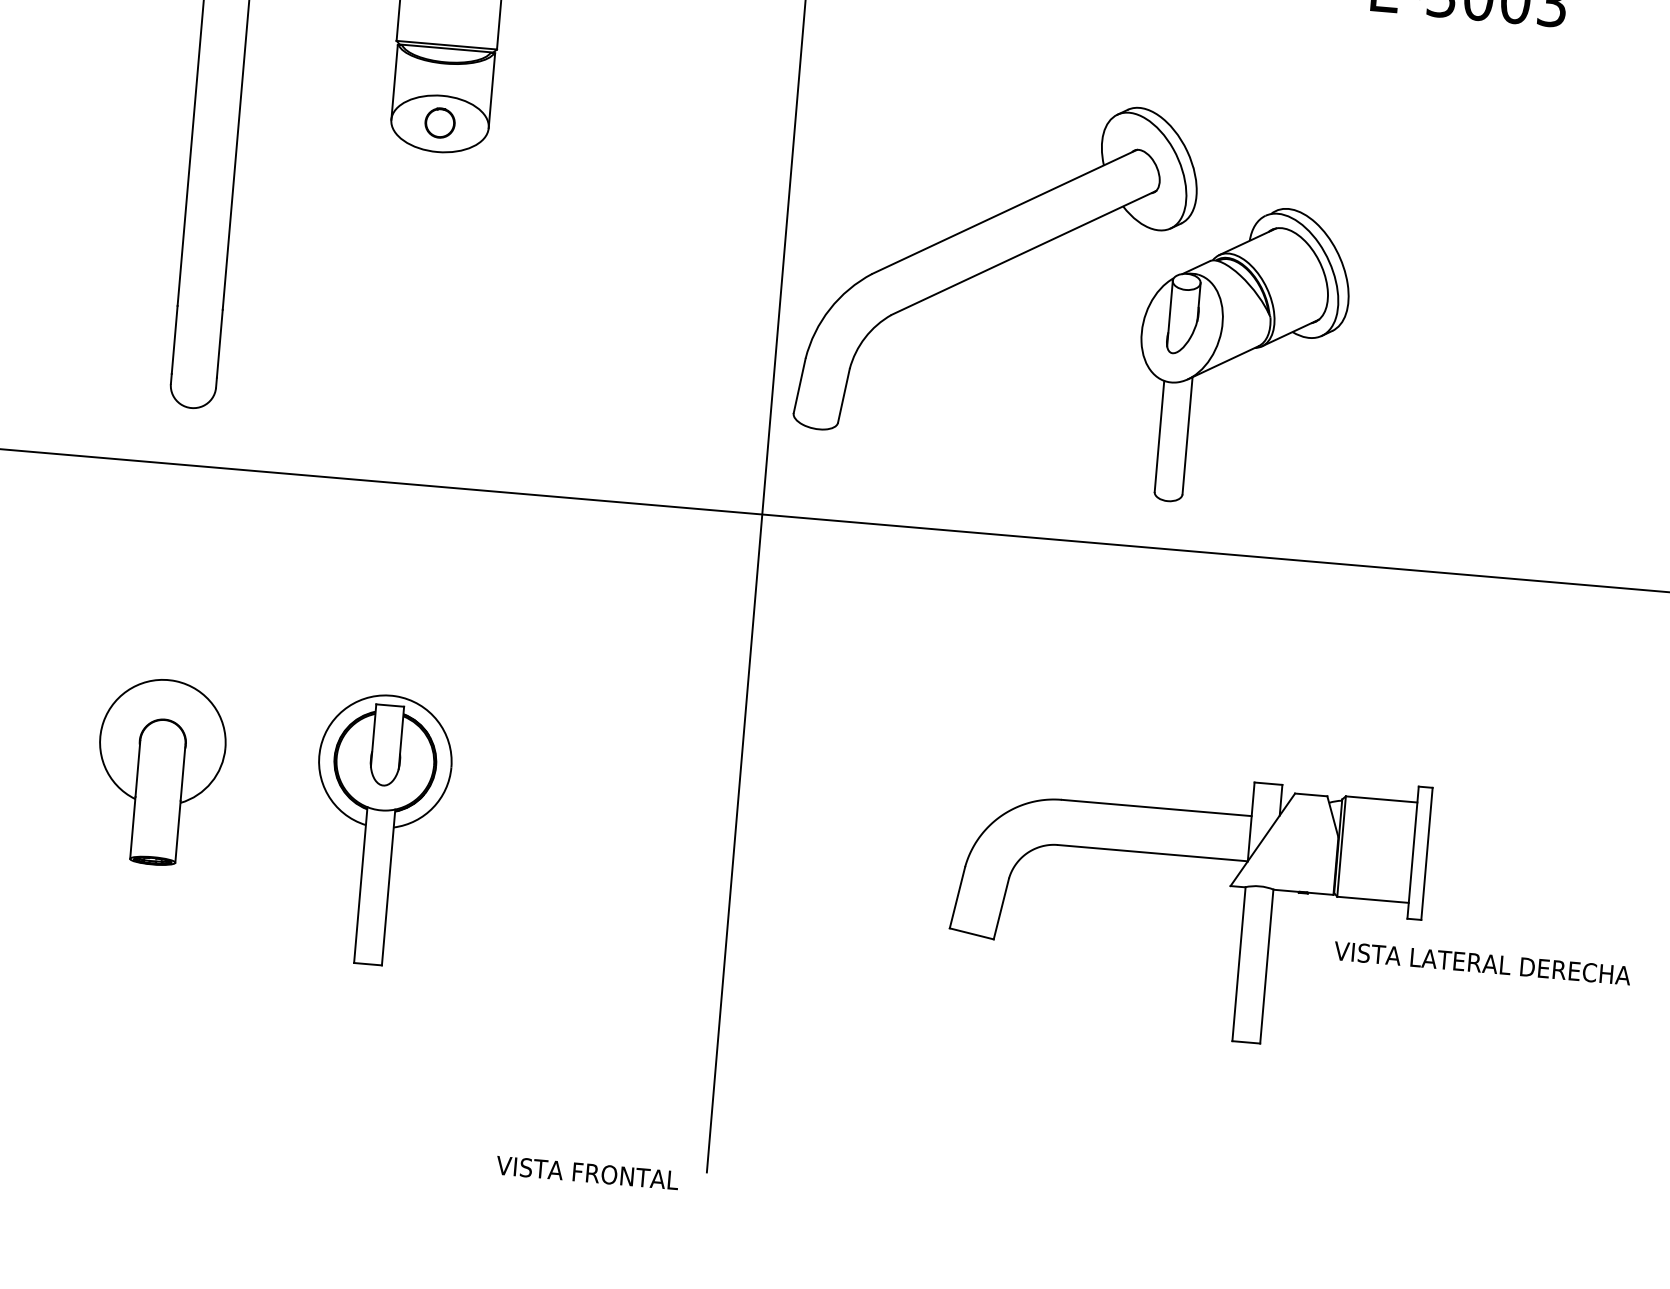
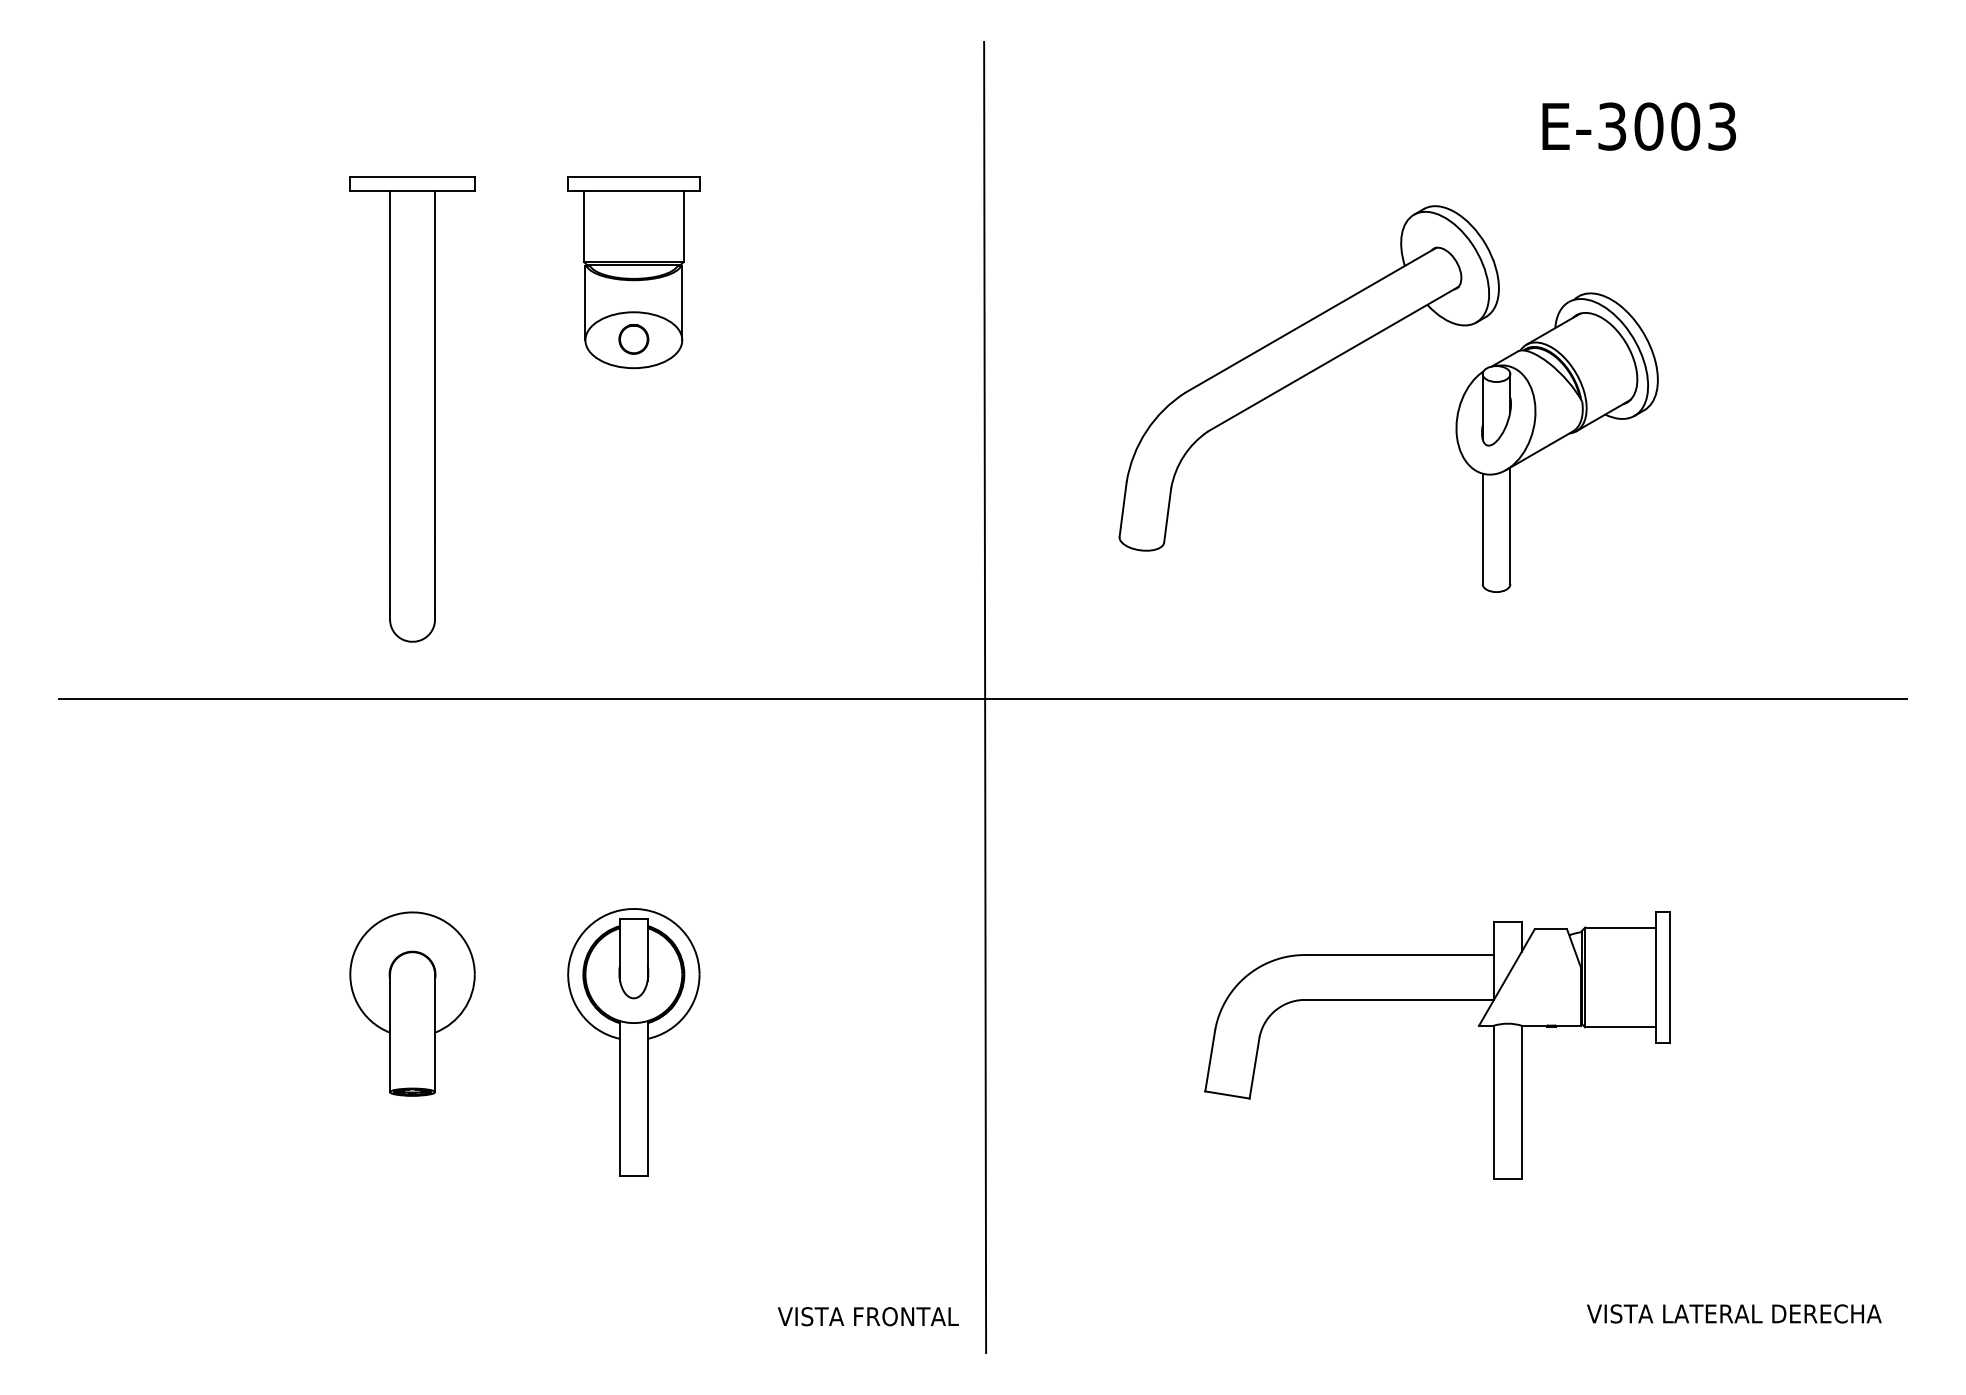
part: (1051, 241) -> (1359, 345), moved
text: (1482, 962) -> (1734, 1313), moved
text: (586, 1172) -> (867, 1316), moved

